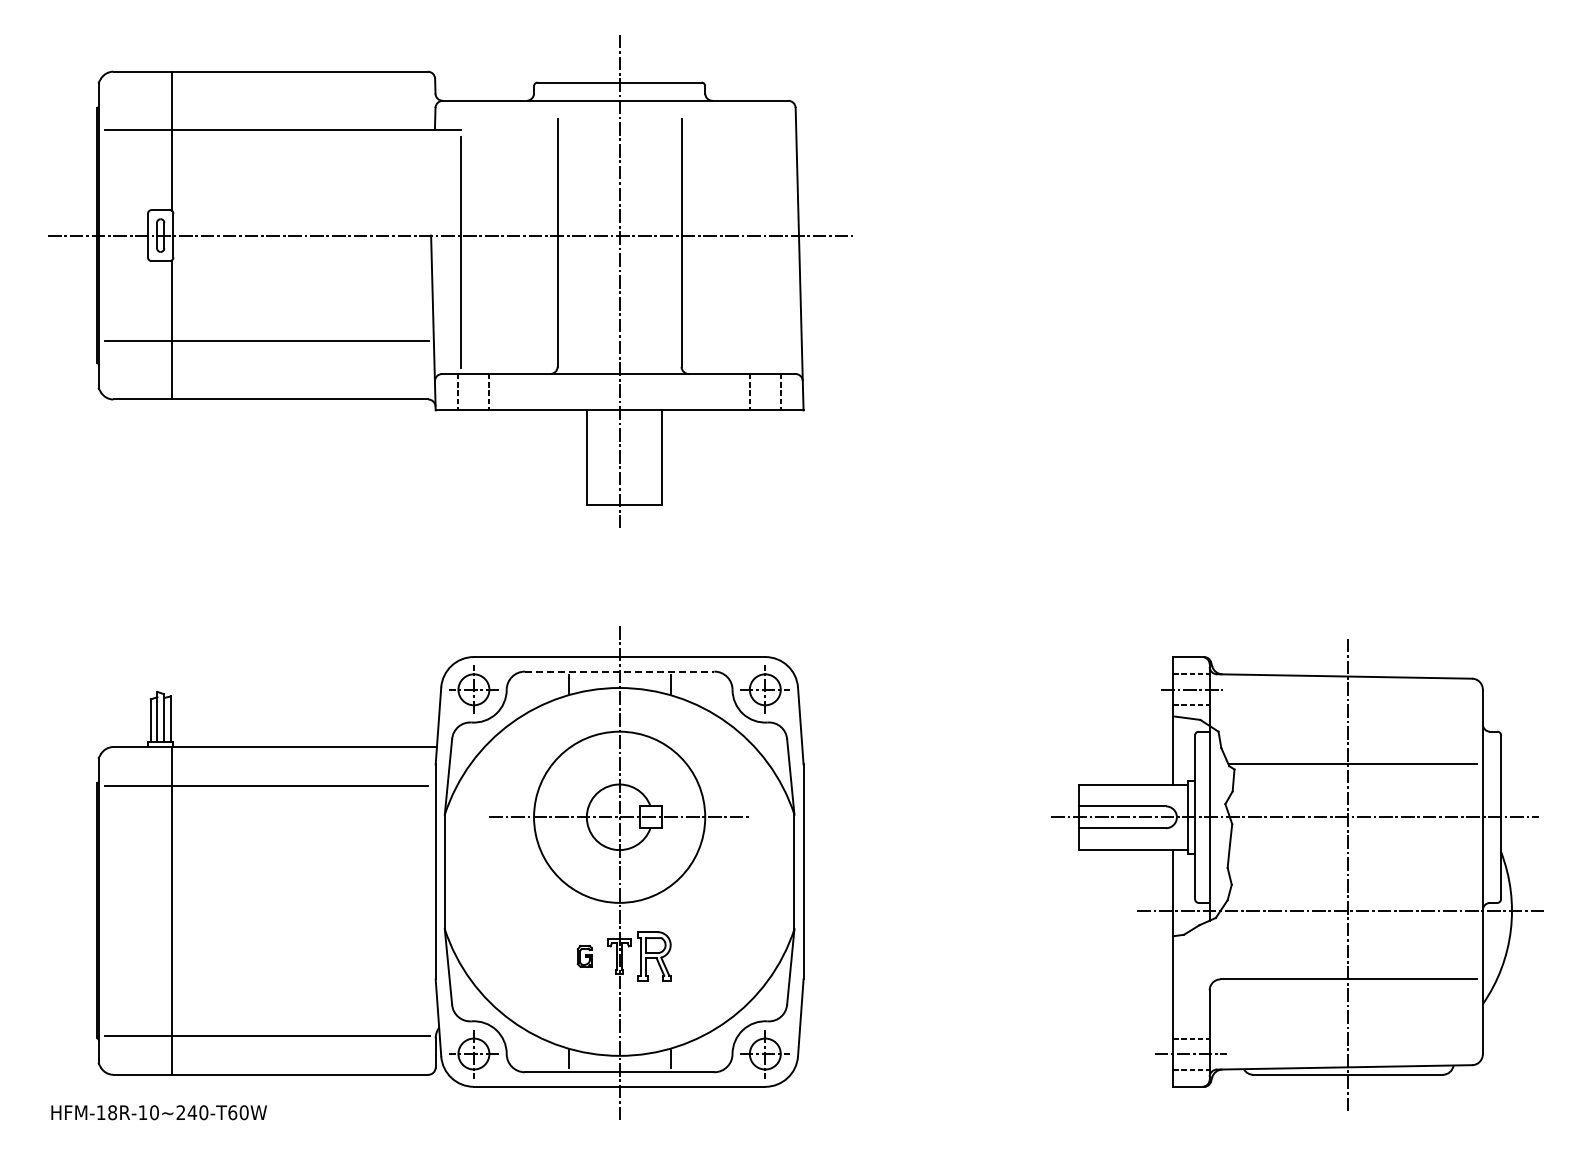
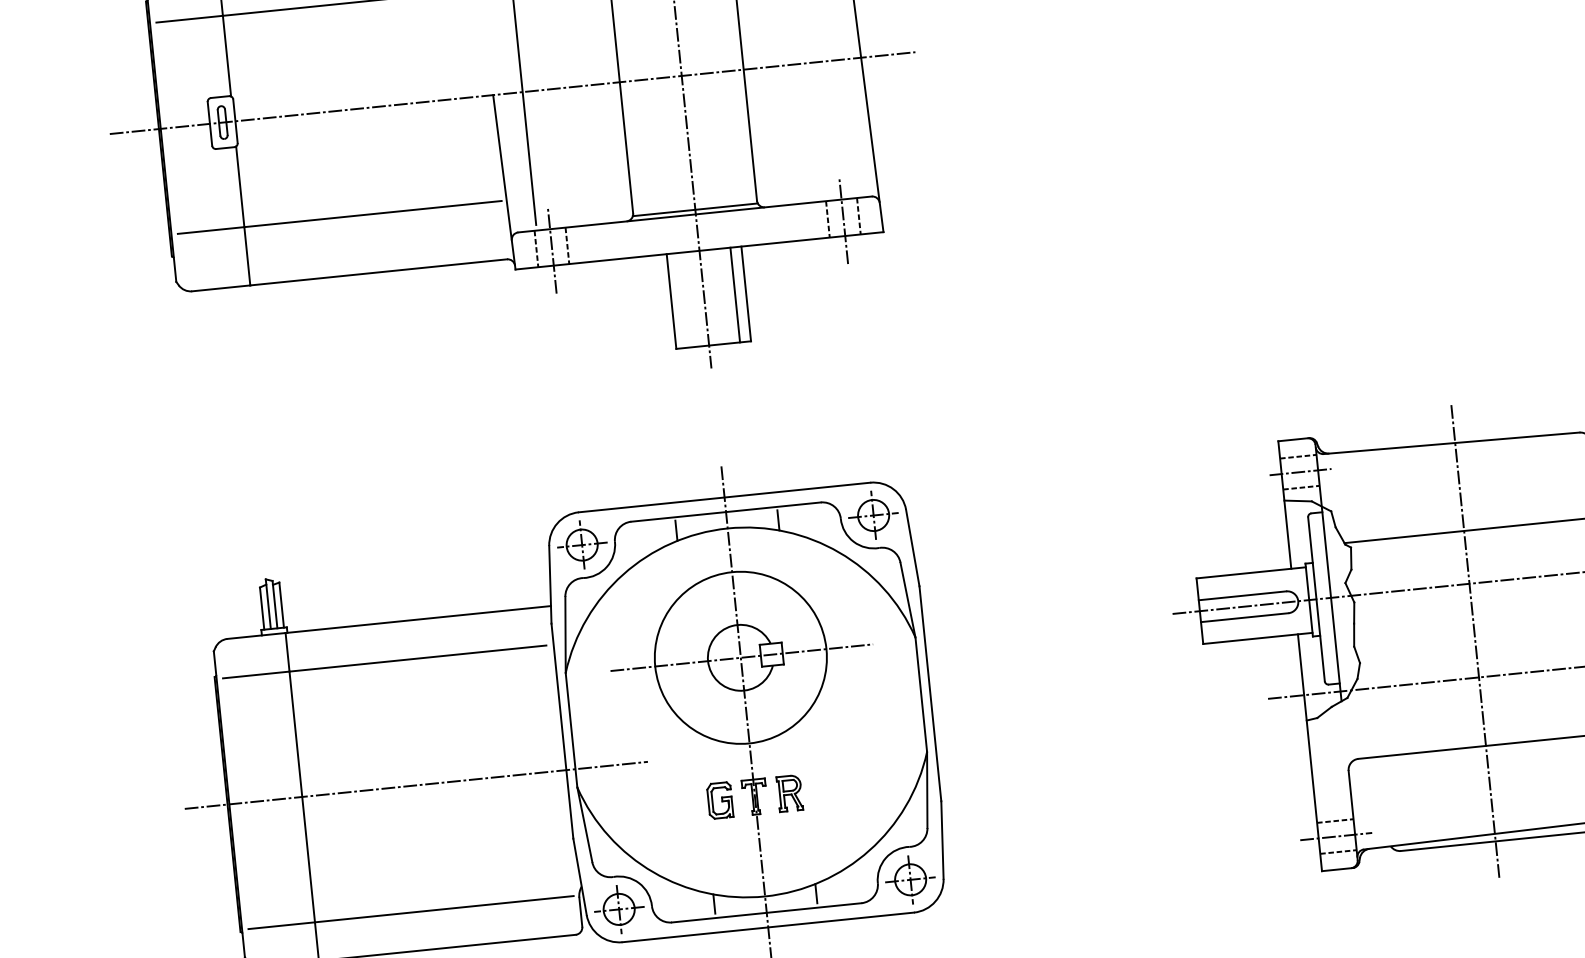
line: (619, 369) -> (695, 209), added
line: (473, 394) -> (551, 249), added
line: (765, 394) -> (843, 220), added
line: (650, 457) -> (735, 294), added
line: (619, 671) -> (725, 511), dashed -> solid
line: (285, 910) -> (416, 784), added
part: (584, 956) -> (719, 800), size x1.67
part: (654, 956) -> (789, 793), size x0.71

